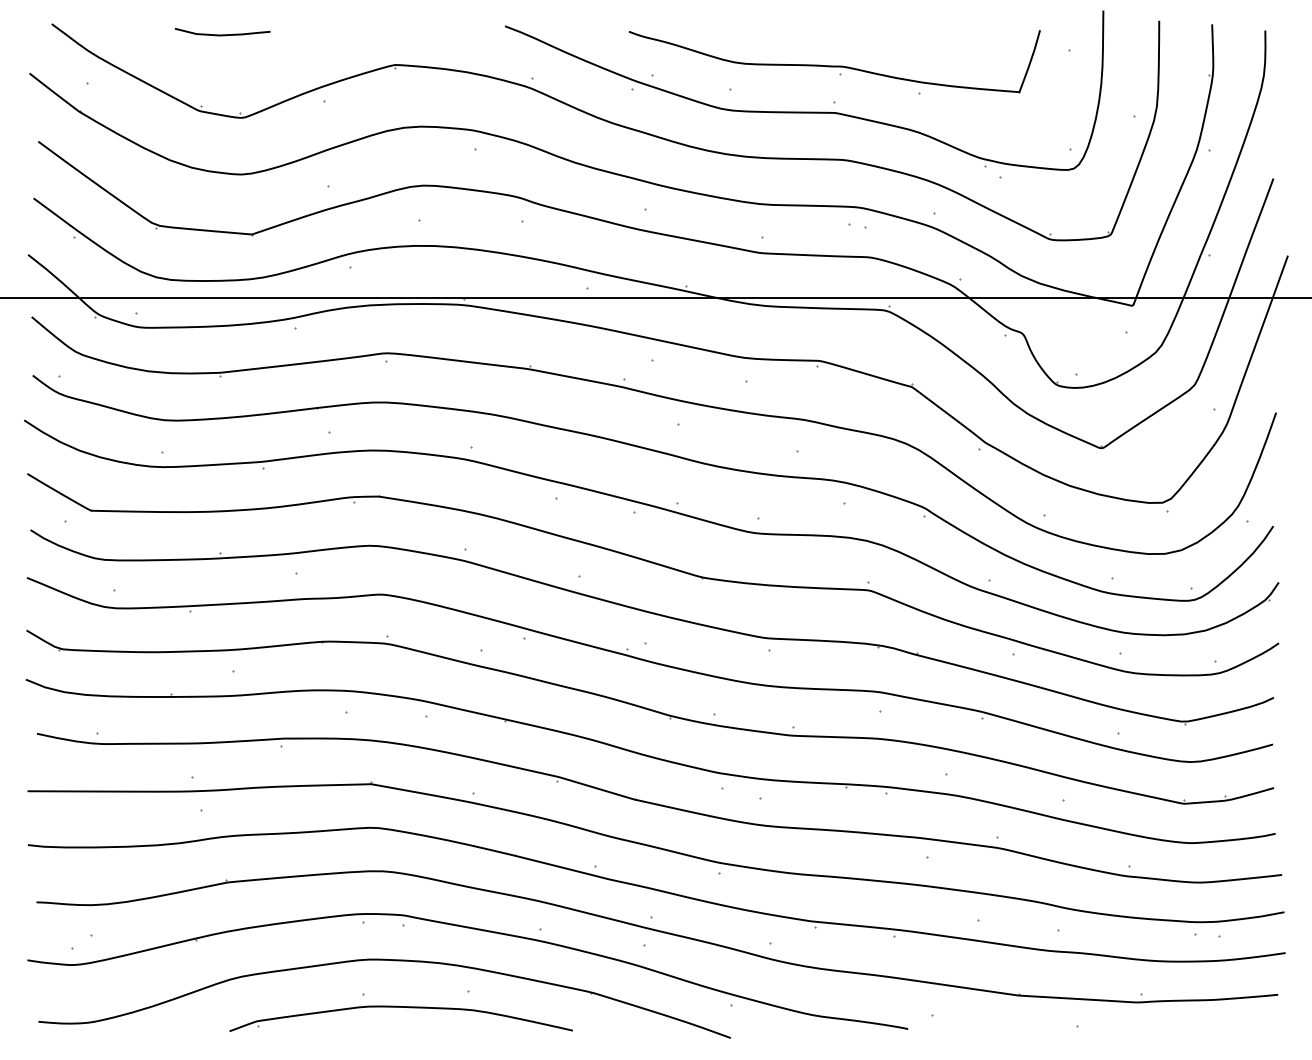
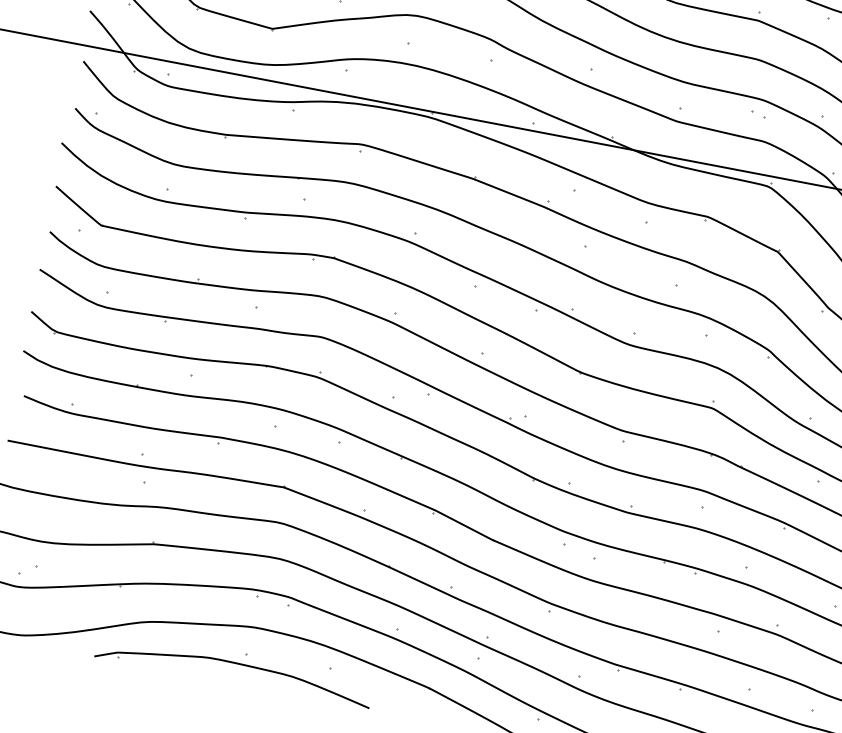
part: (400, 1007) -> (234, 663), moved

